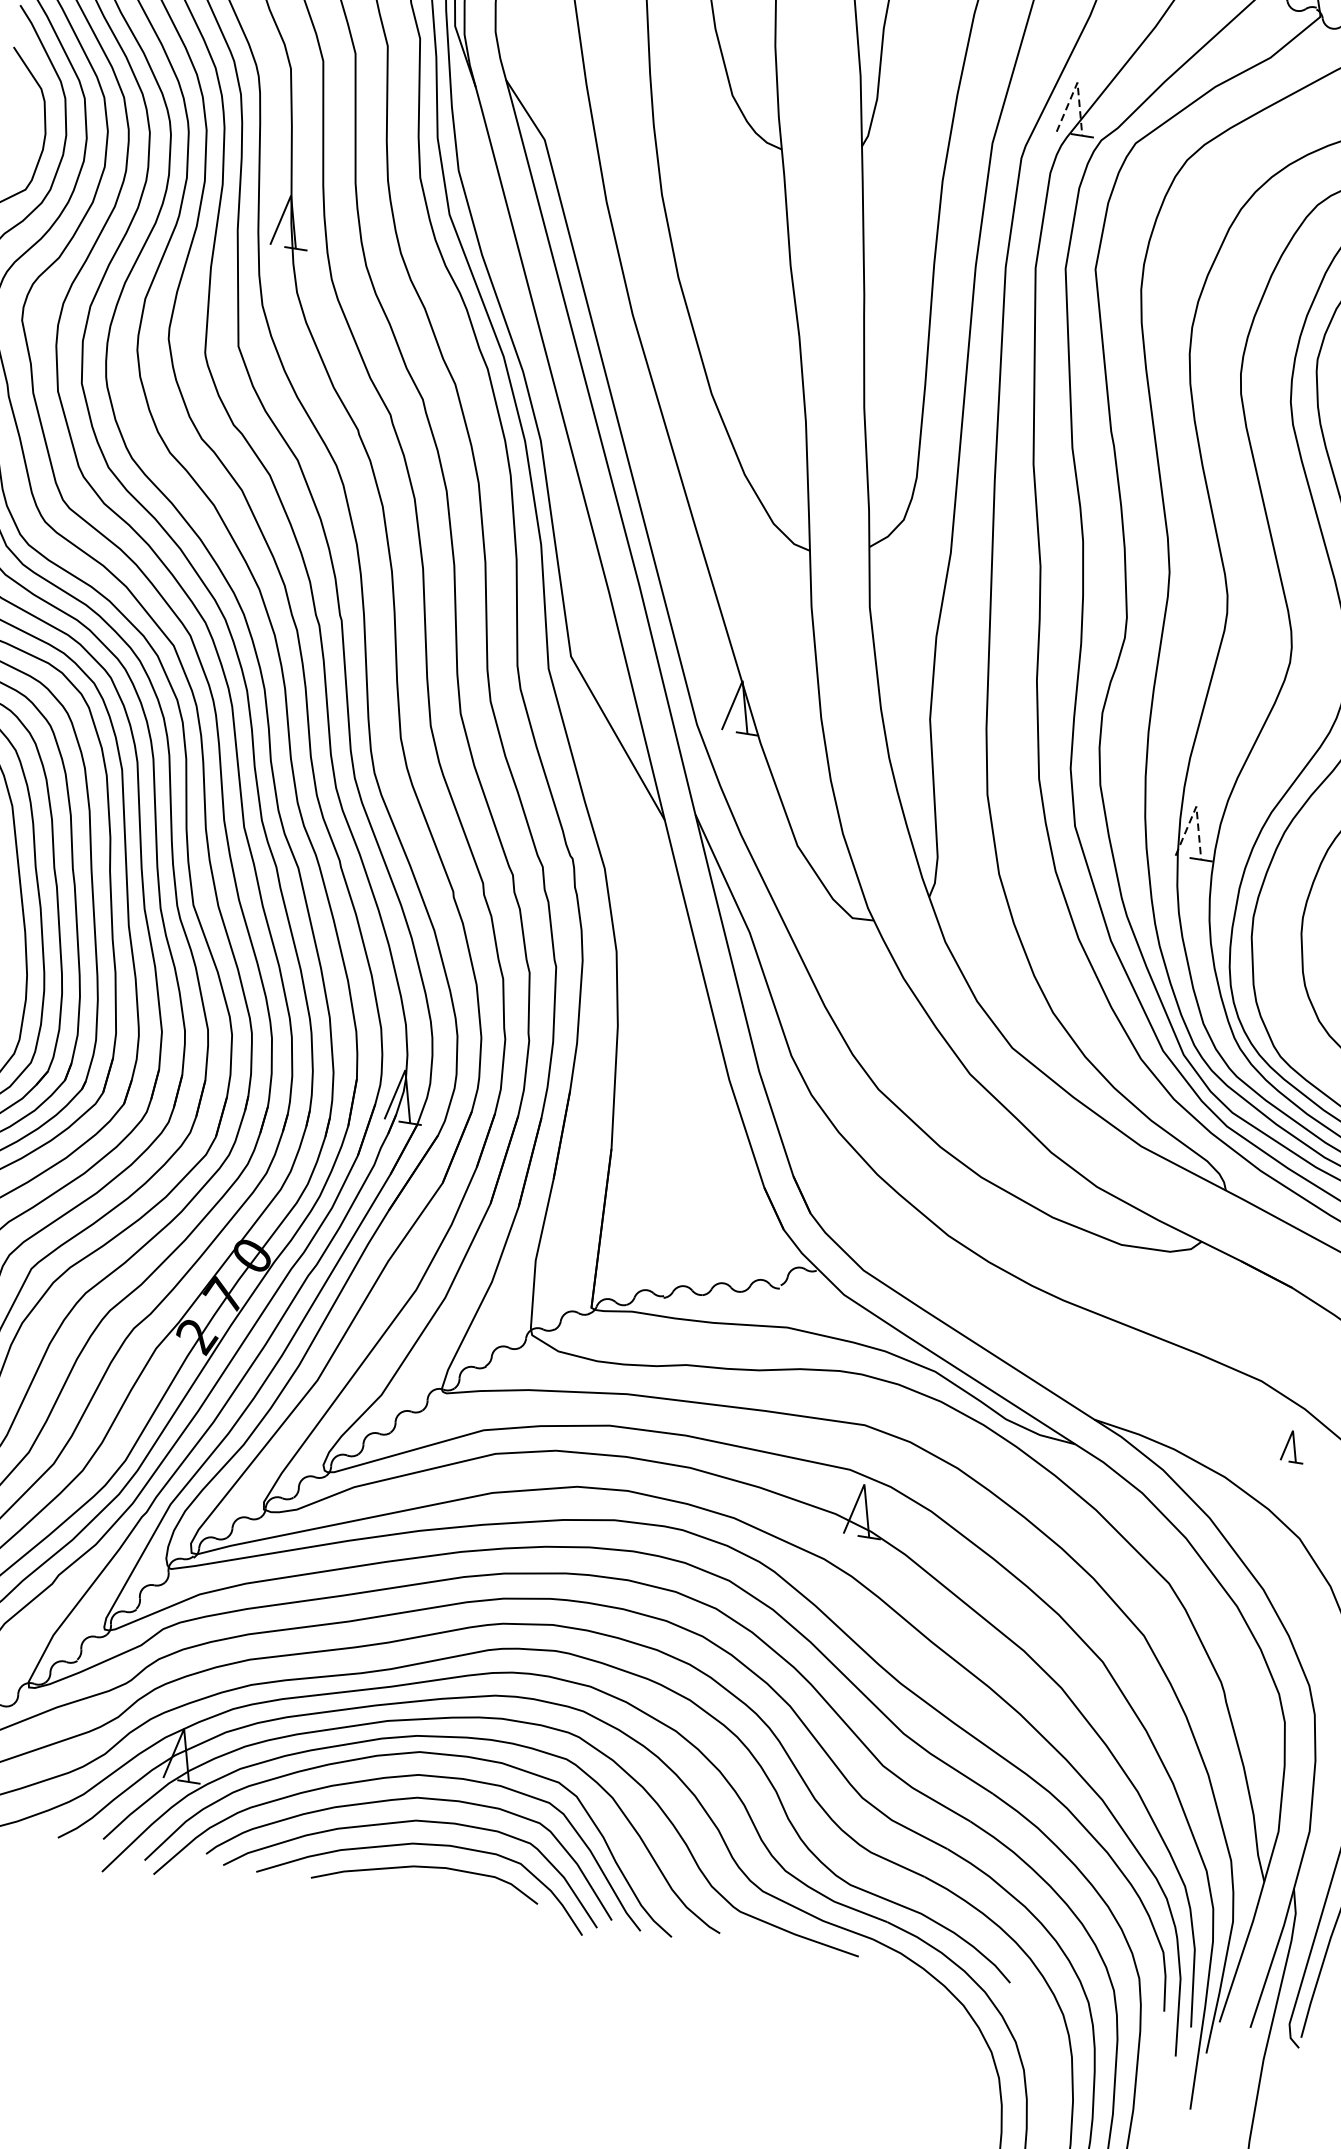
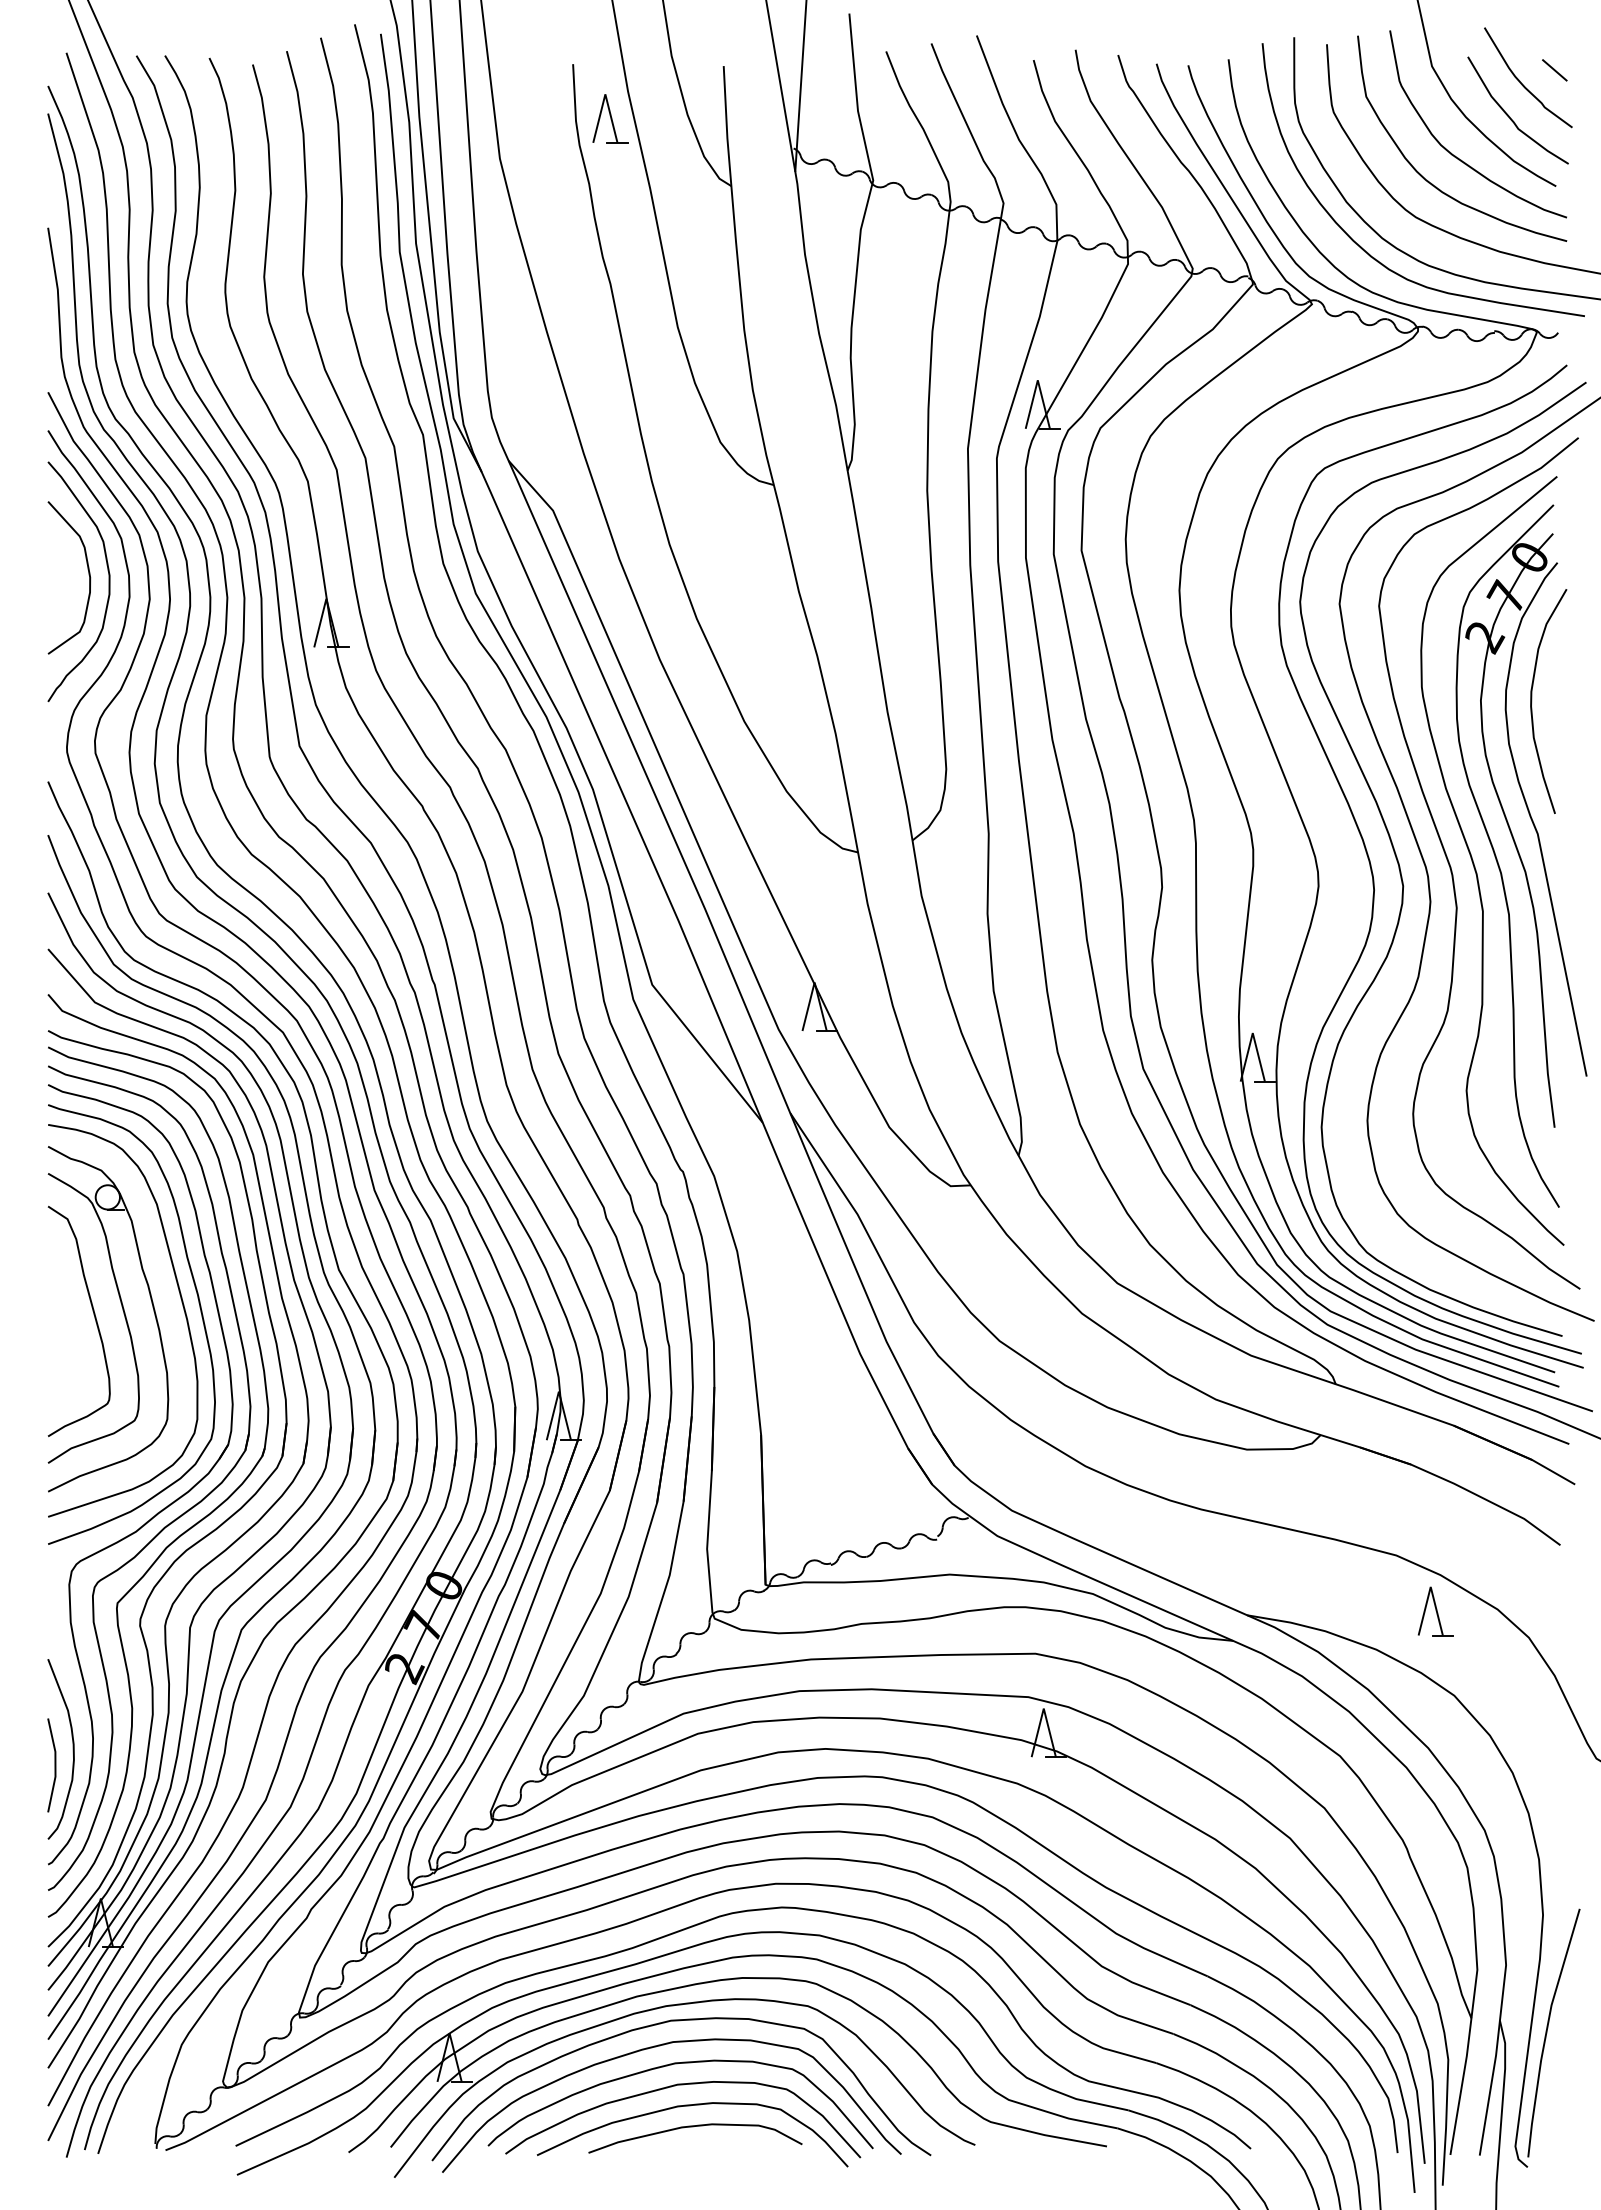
line: (1077, 82) -> (1037, 380), dashed -> solid
line: (1196, 806) -> (1252, 1033), dashed -> solid
part: (1293, 1446) -> (1435, 1611), size x1.67

